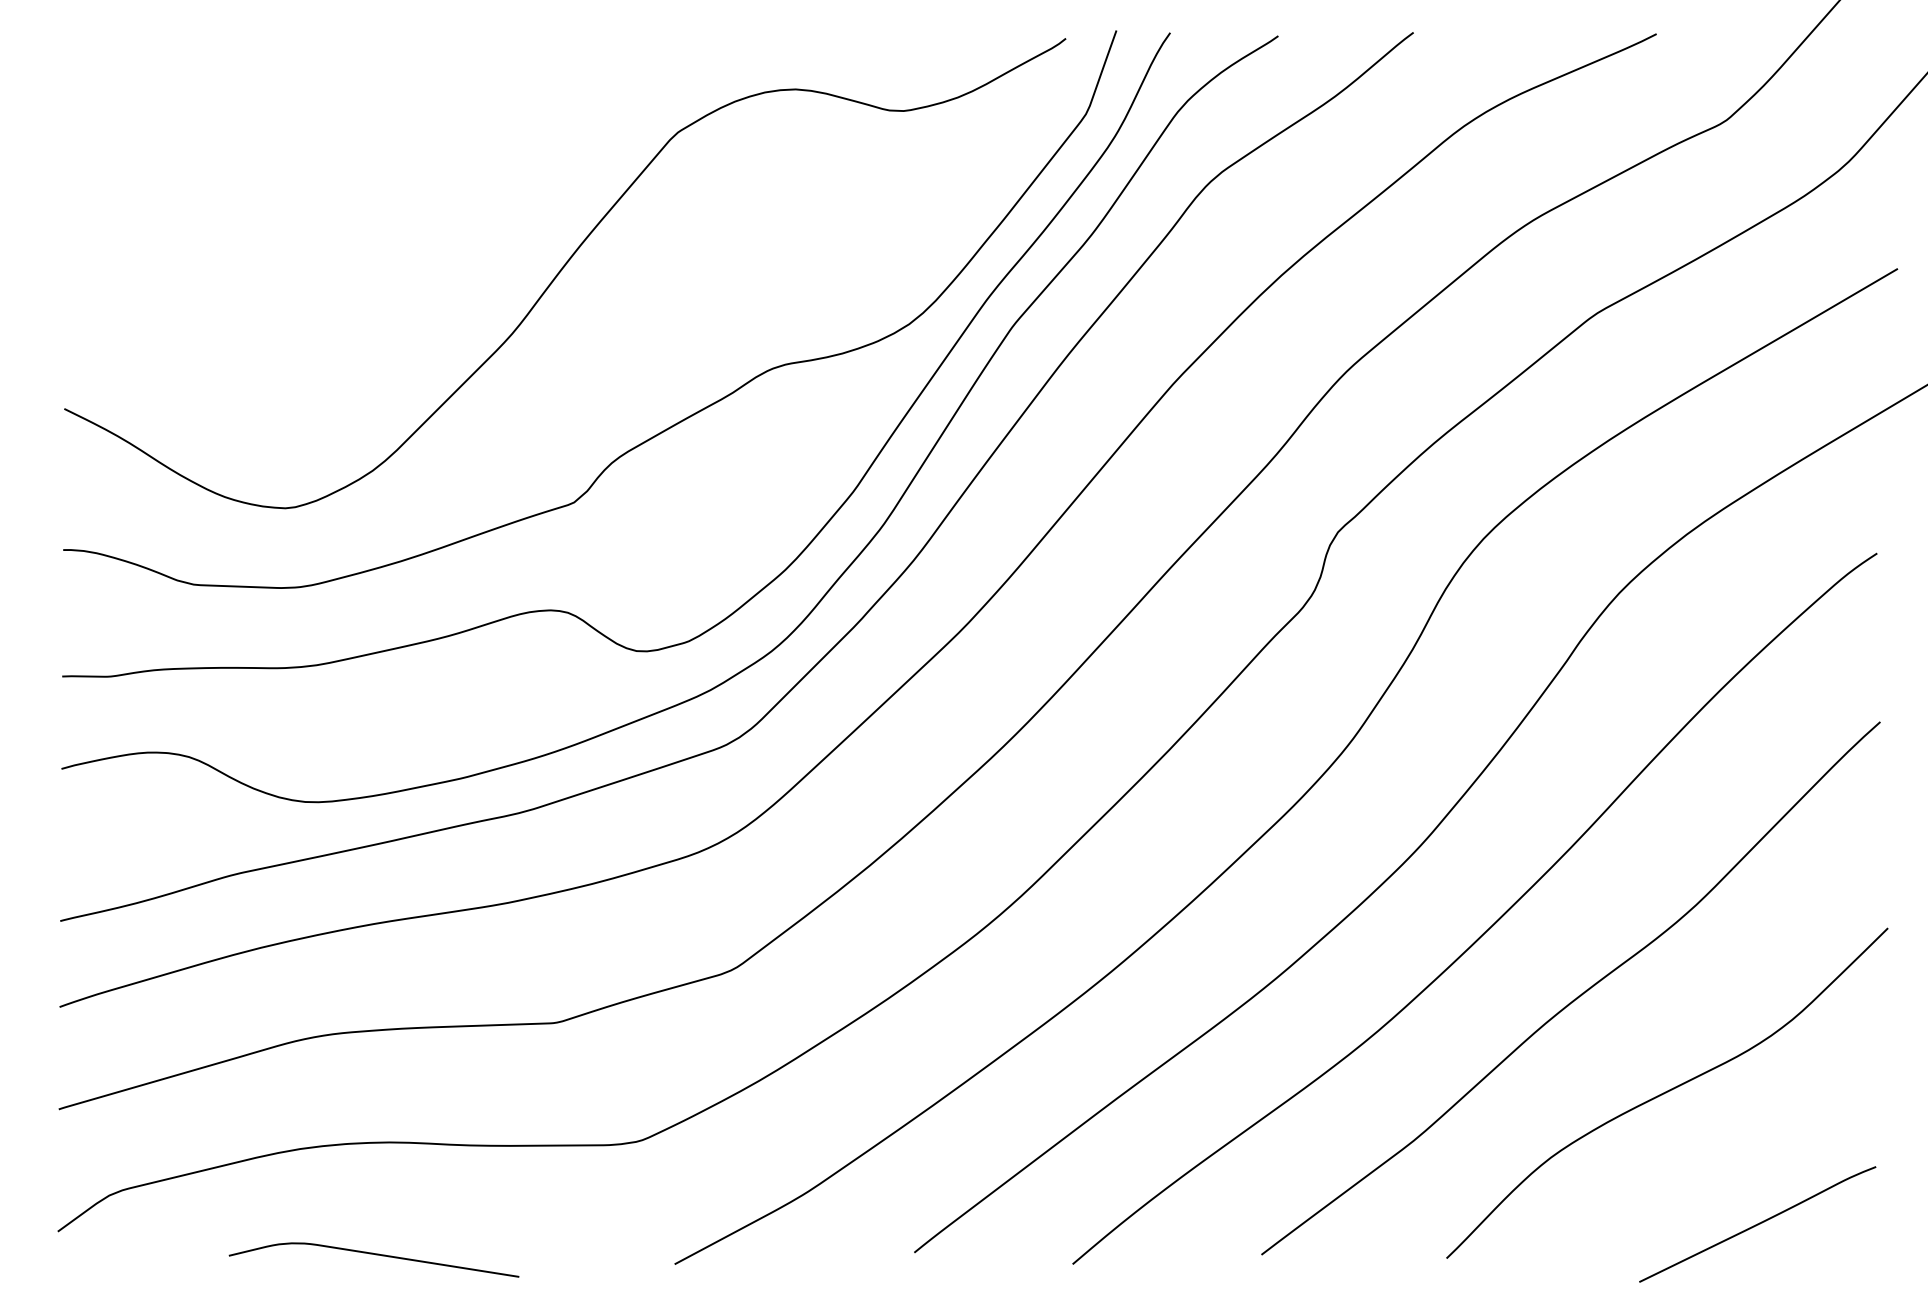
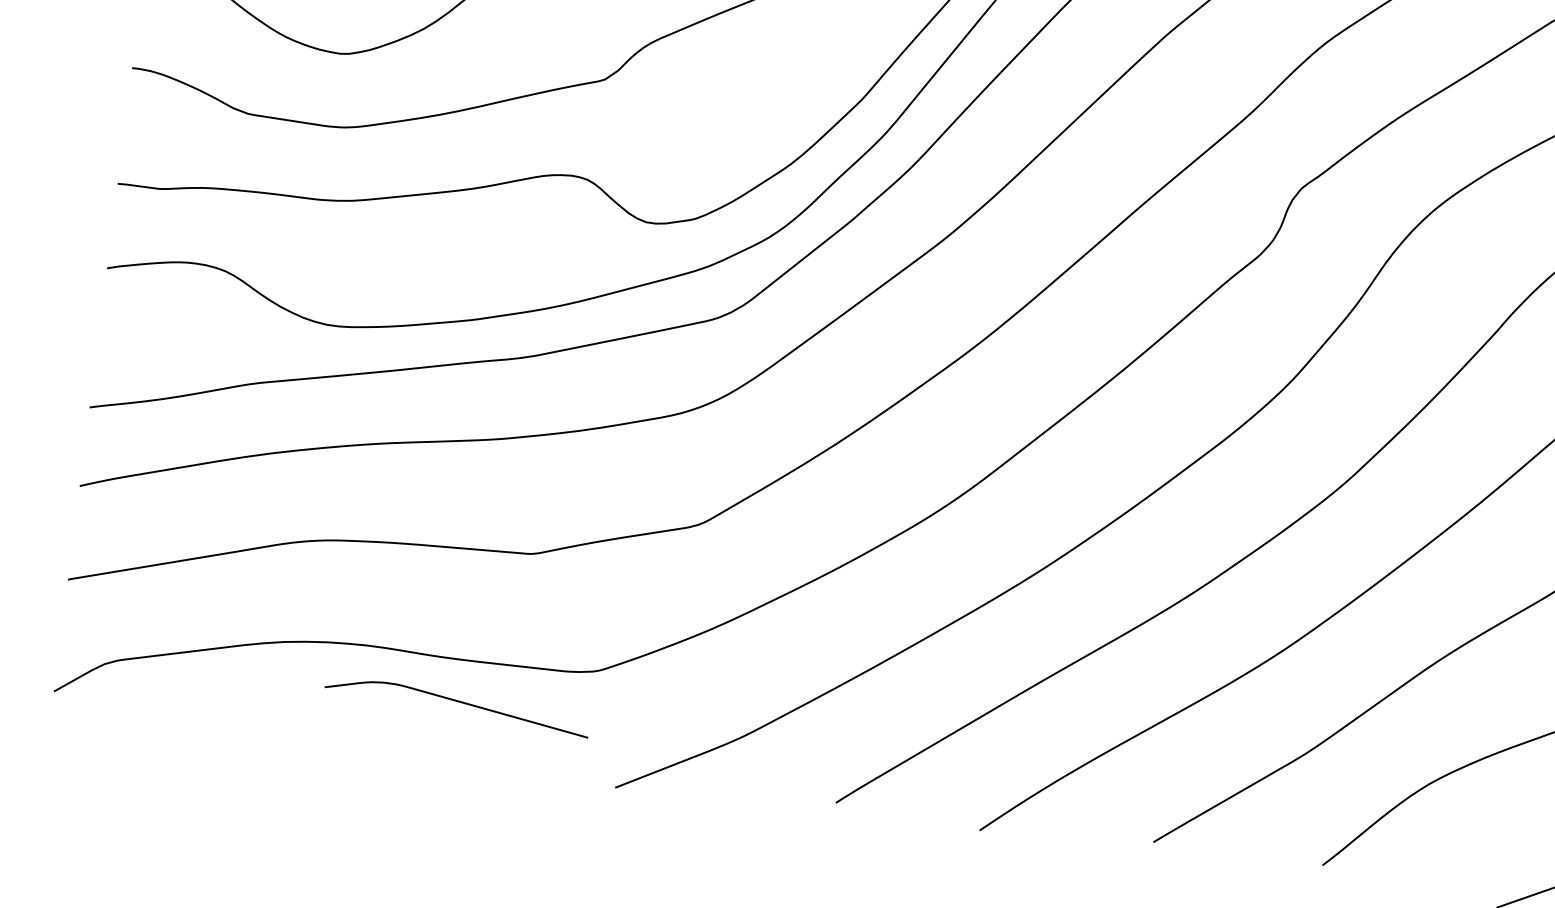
curve: (375, 1255) -> (458, 702), moved

